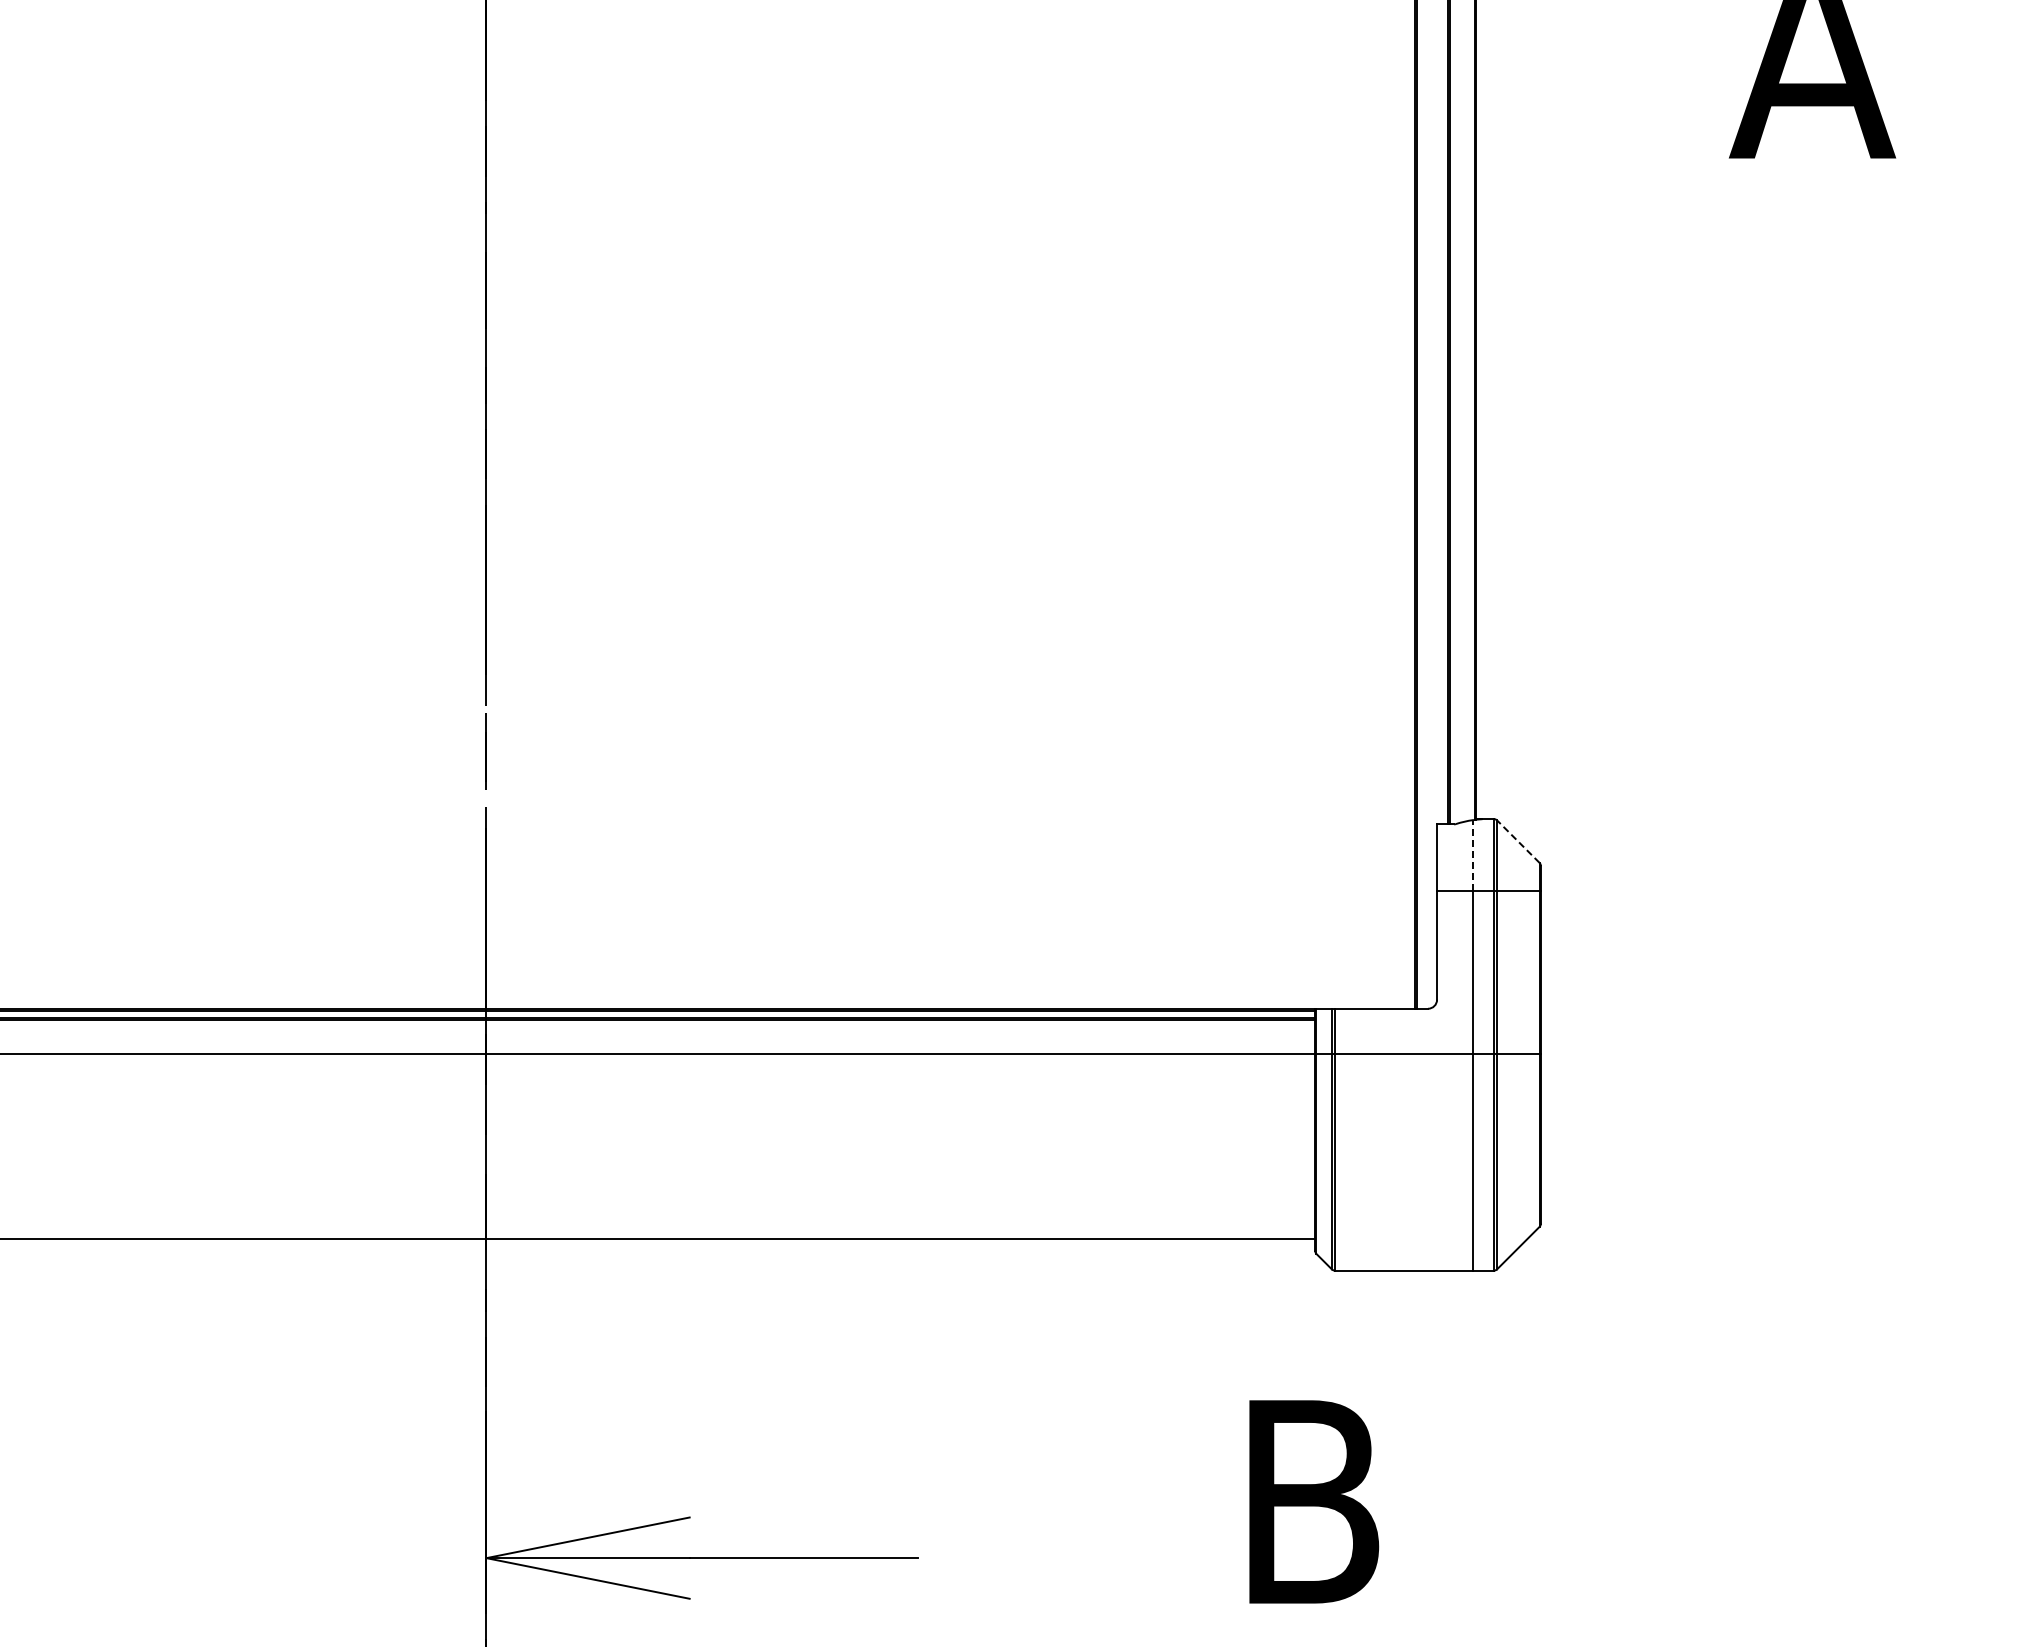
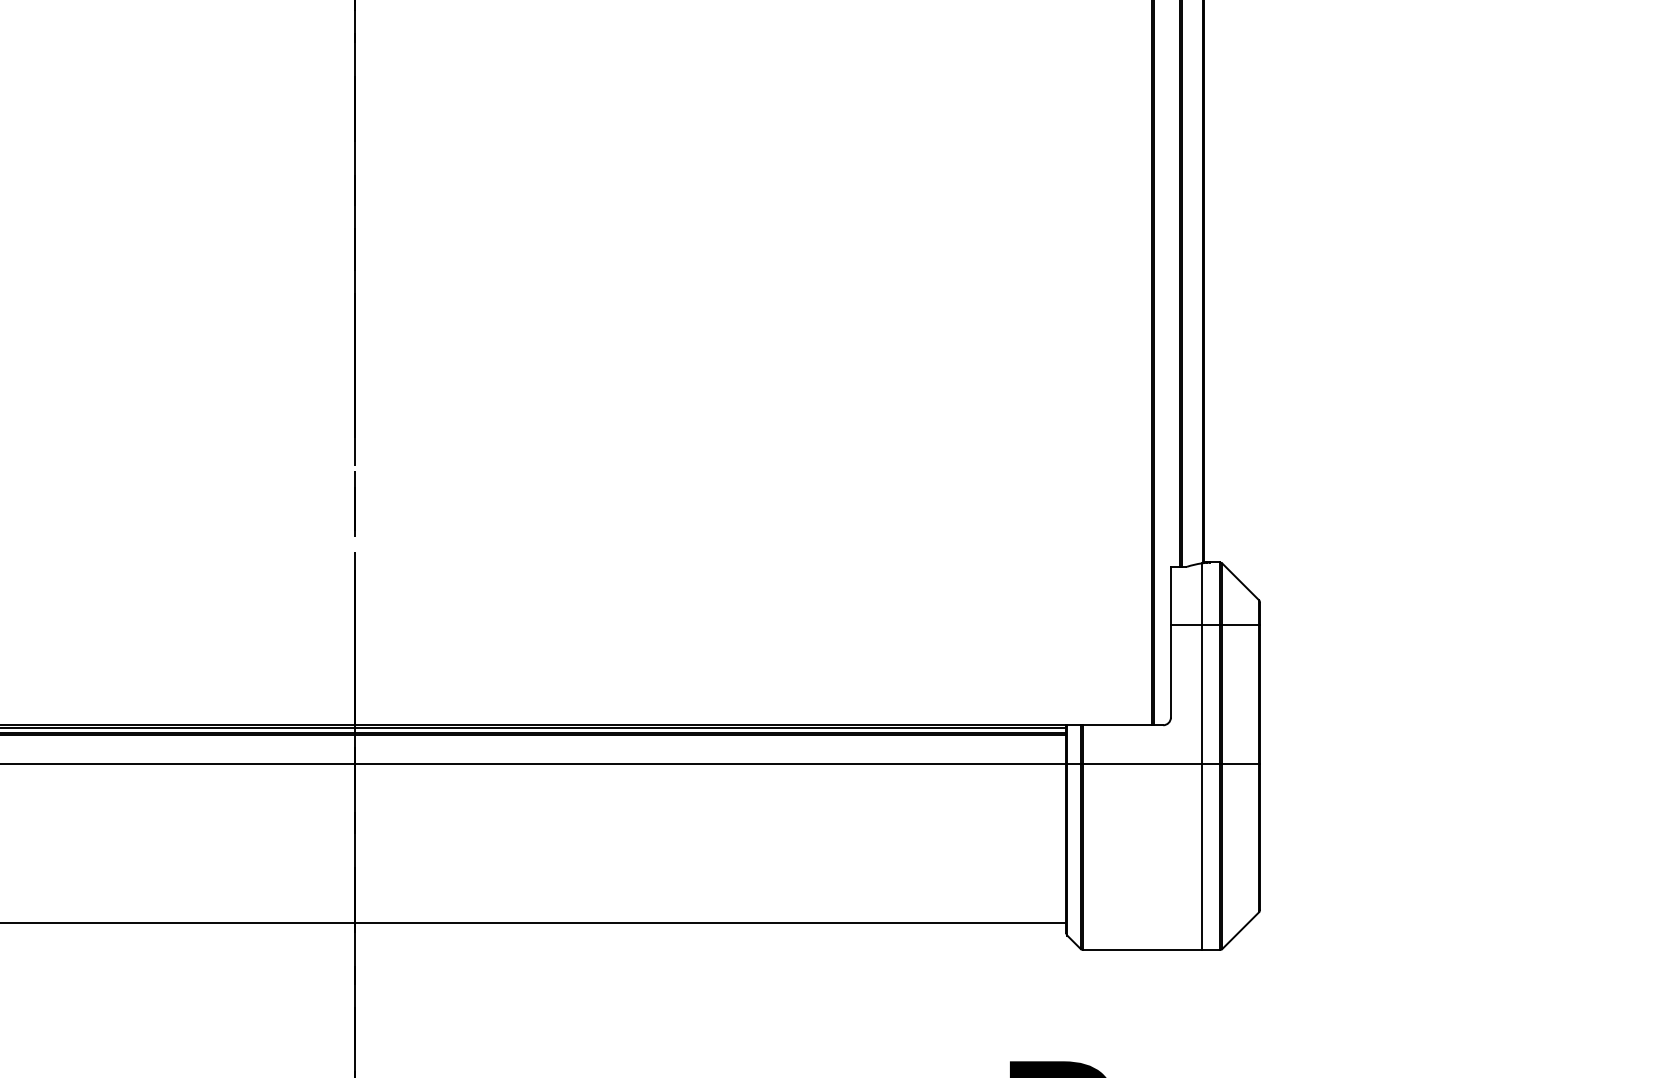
line: (1518, 841) -> (1240, 581), dashed -> solid
line: (1473, 855) -> (1202, 593), dashed -> solid

